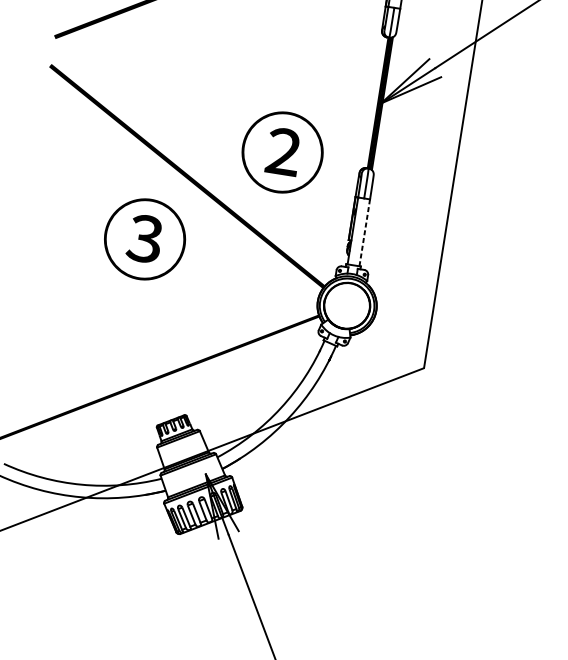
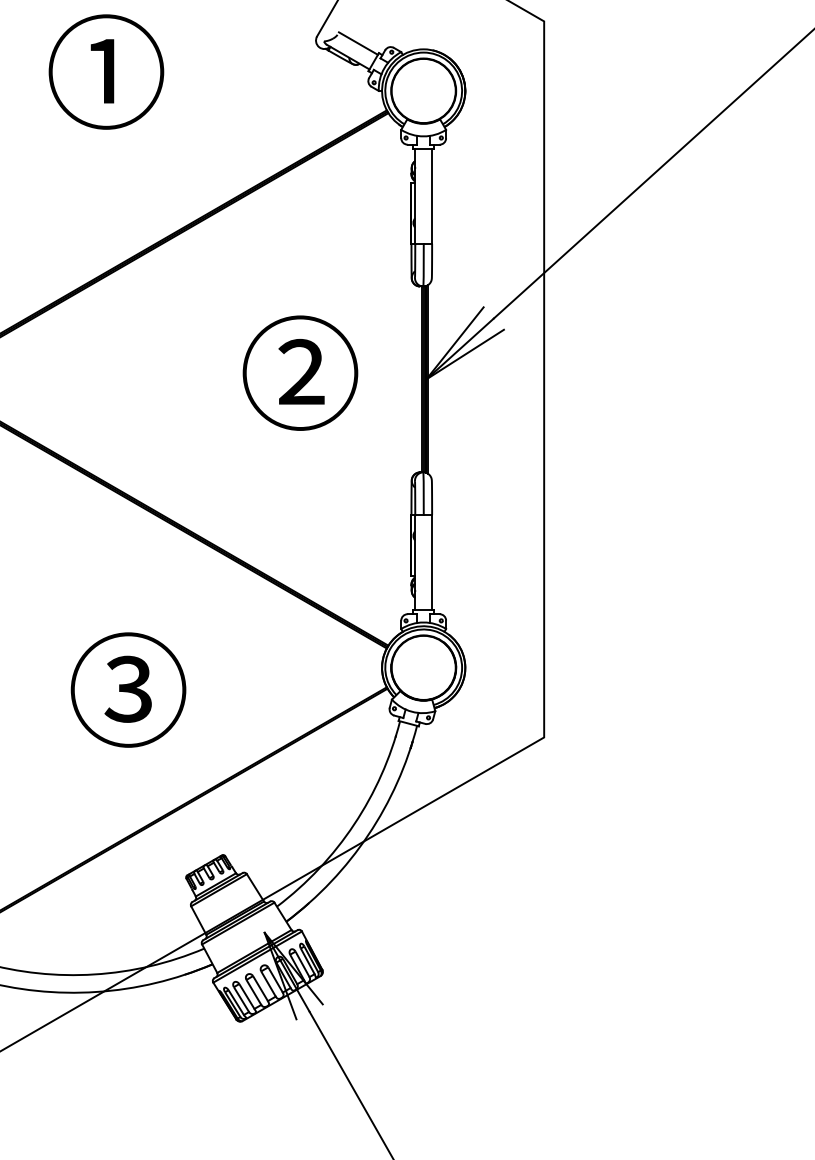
text: (282, 152) -> (300, 372), moved
line: (365, 232) -> (432, 562), dashed -> solid
text: (145, 239) -> (128, 689), moved

